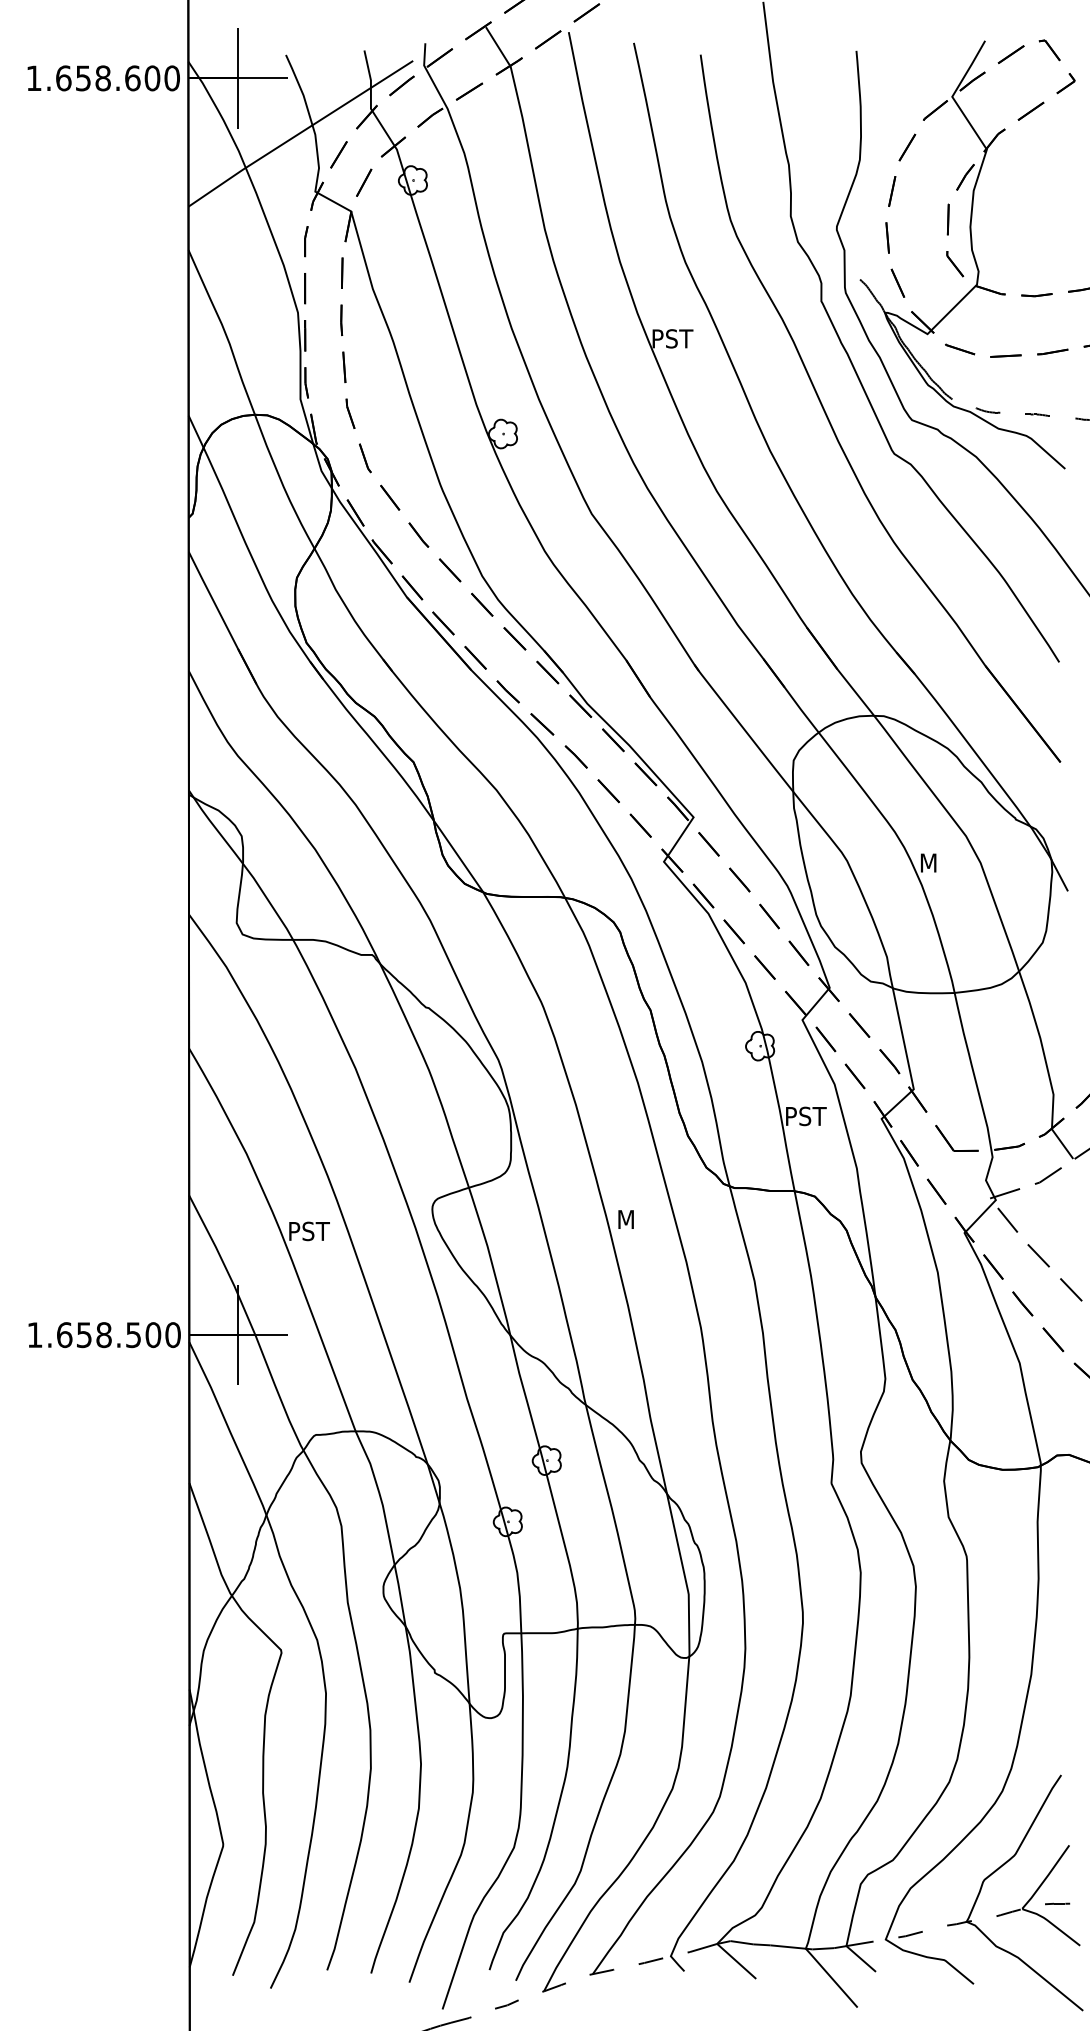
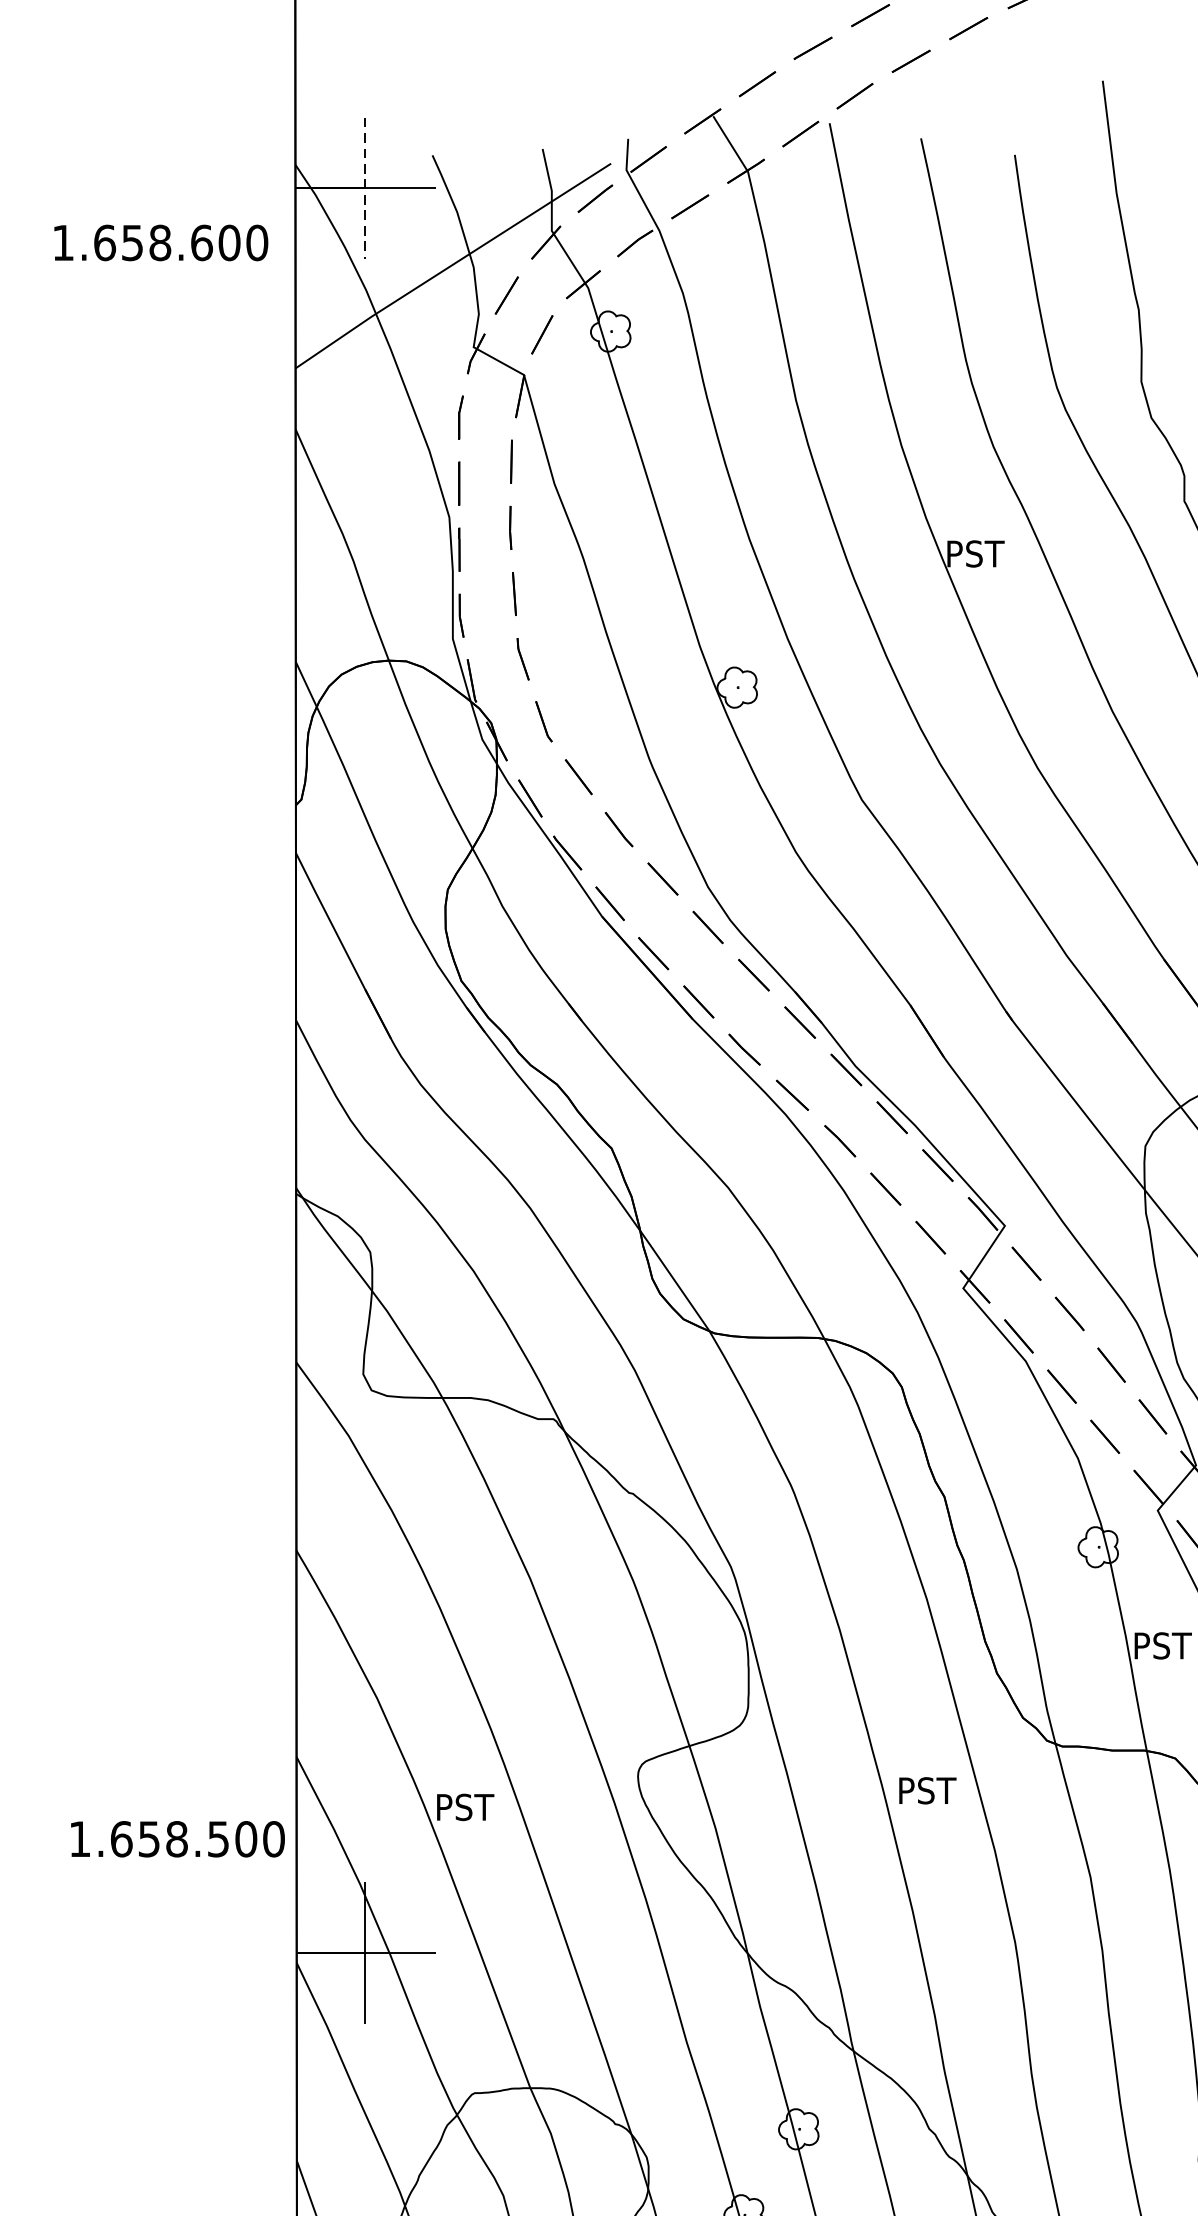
text: (103, 78) -> (160, 243), moved
line: (238, 78) -> (365, 188), solid -> dashed
text: (639, 1219) -> (928, 1790), M -> PST
text: (104, 1335) -> (177, 1839), moved

